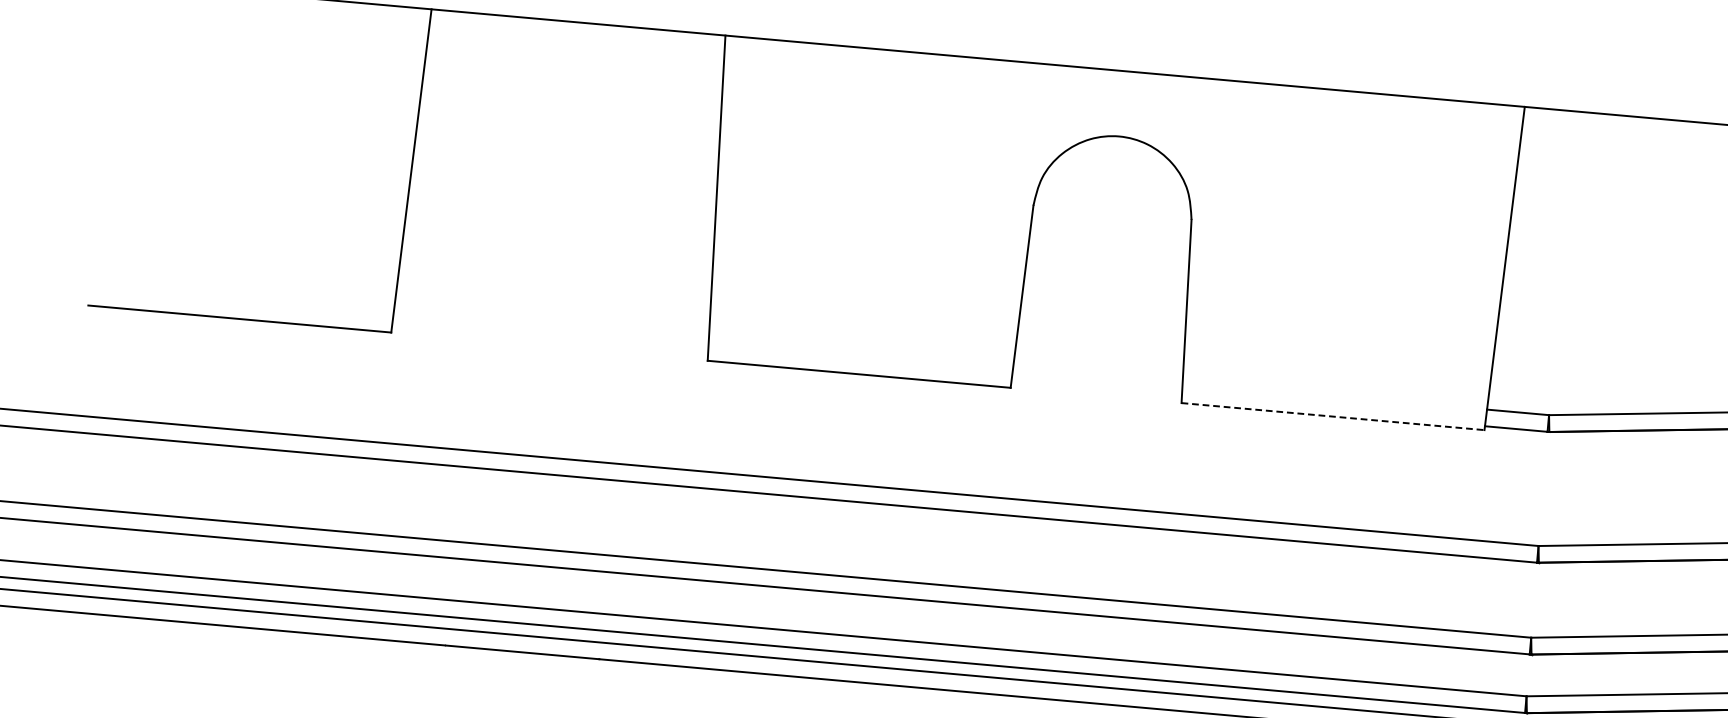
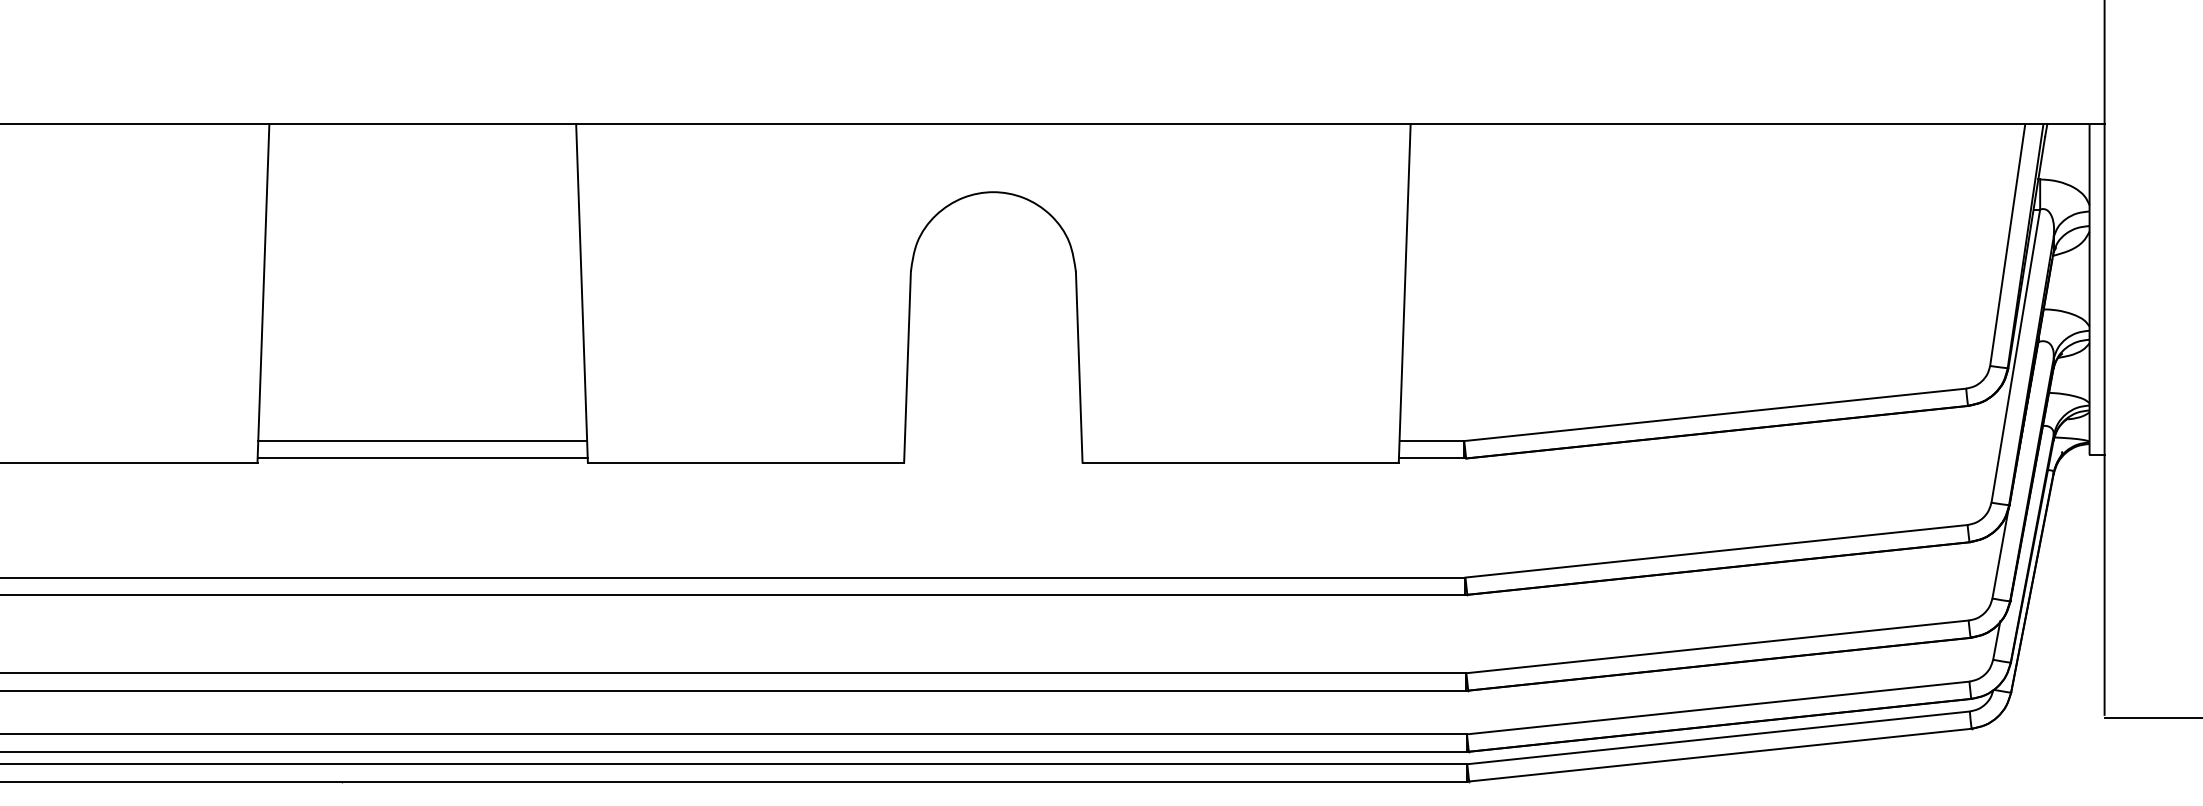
line: (551, 326) -> (422, 441), added
line: (549, 342) -> (422, 458), added
line: (1333, 416) -> (1241, 462), dashed -> solid

